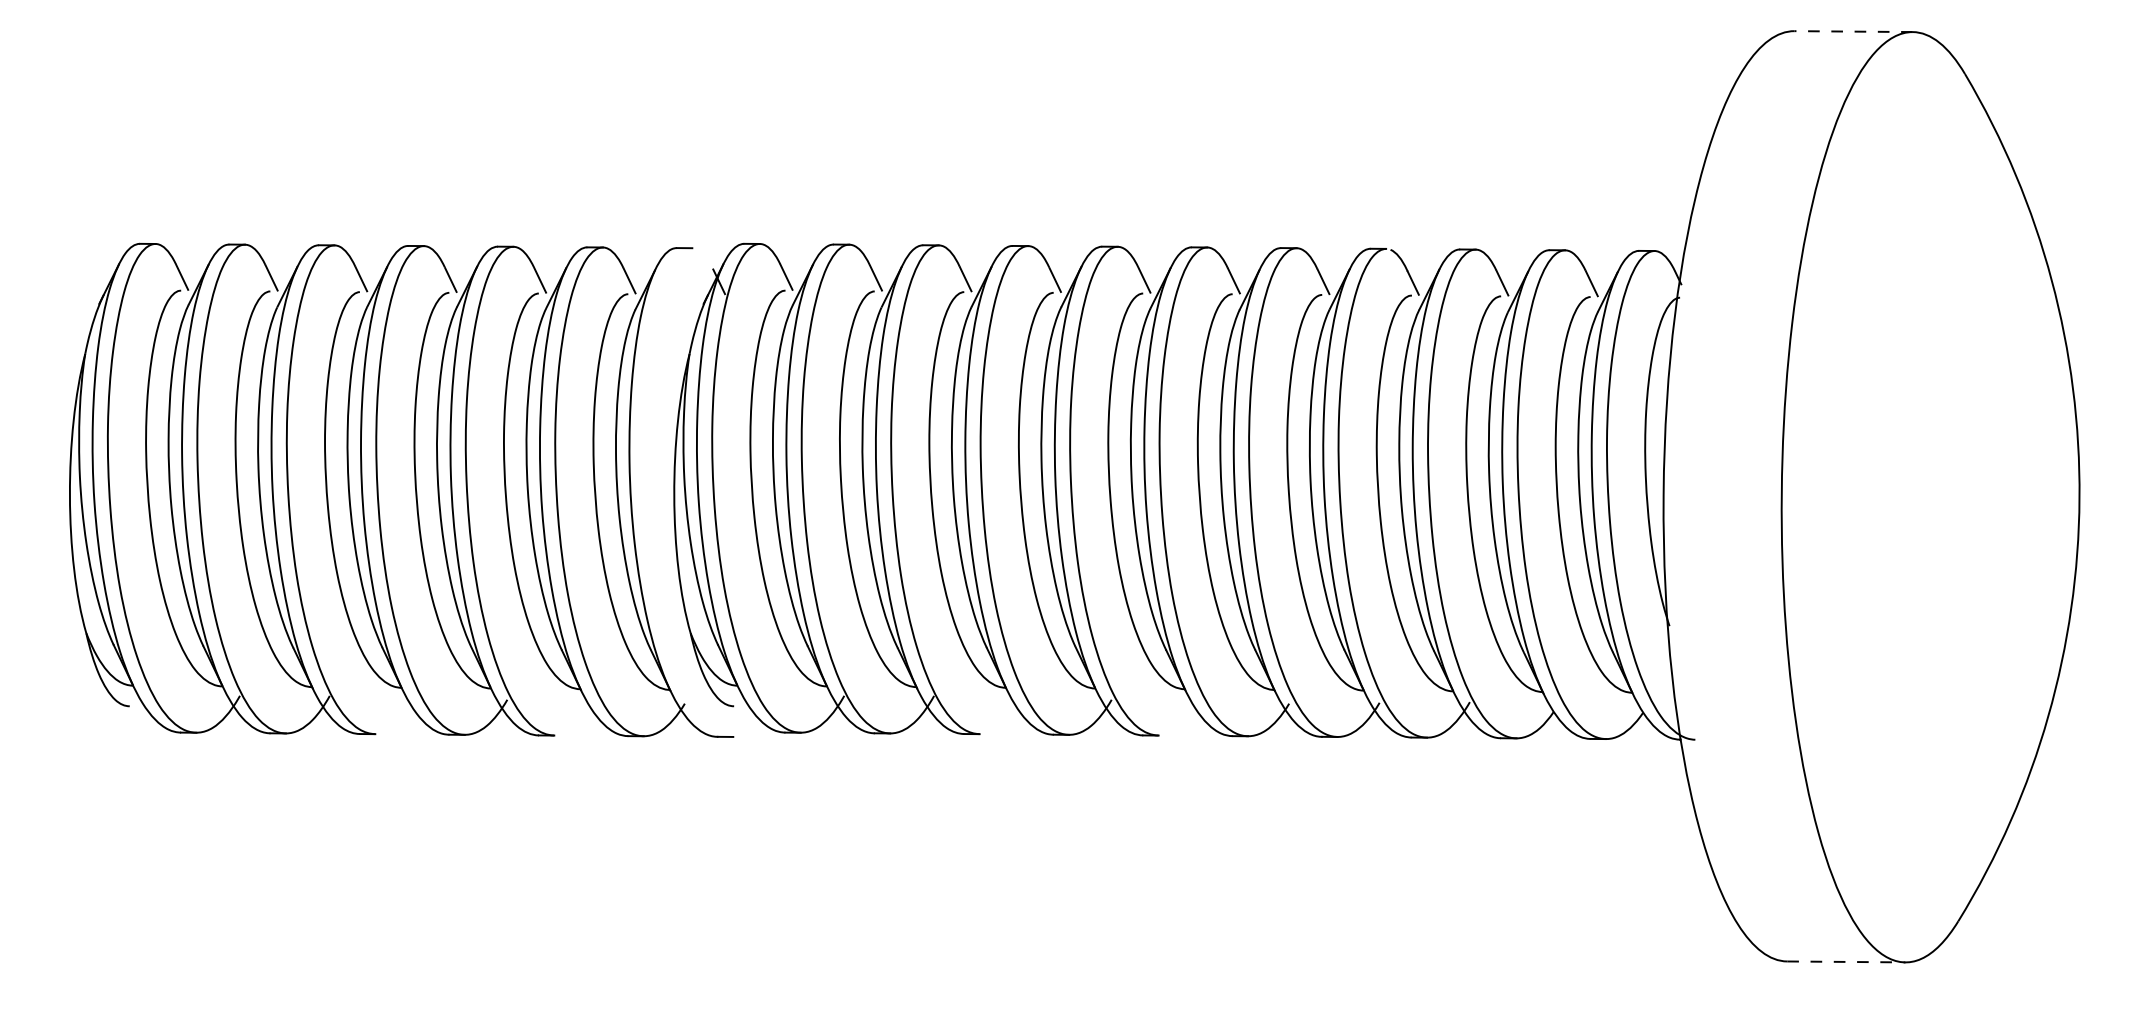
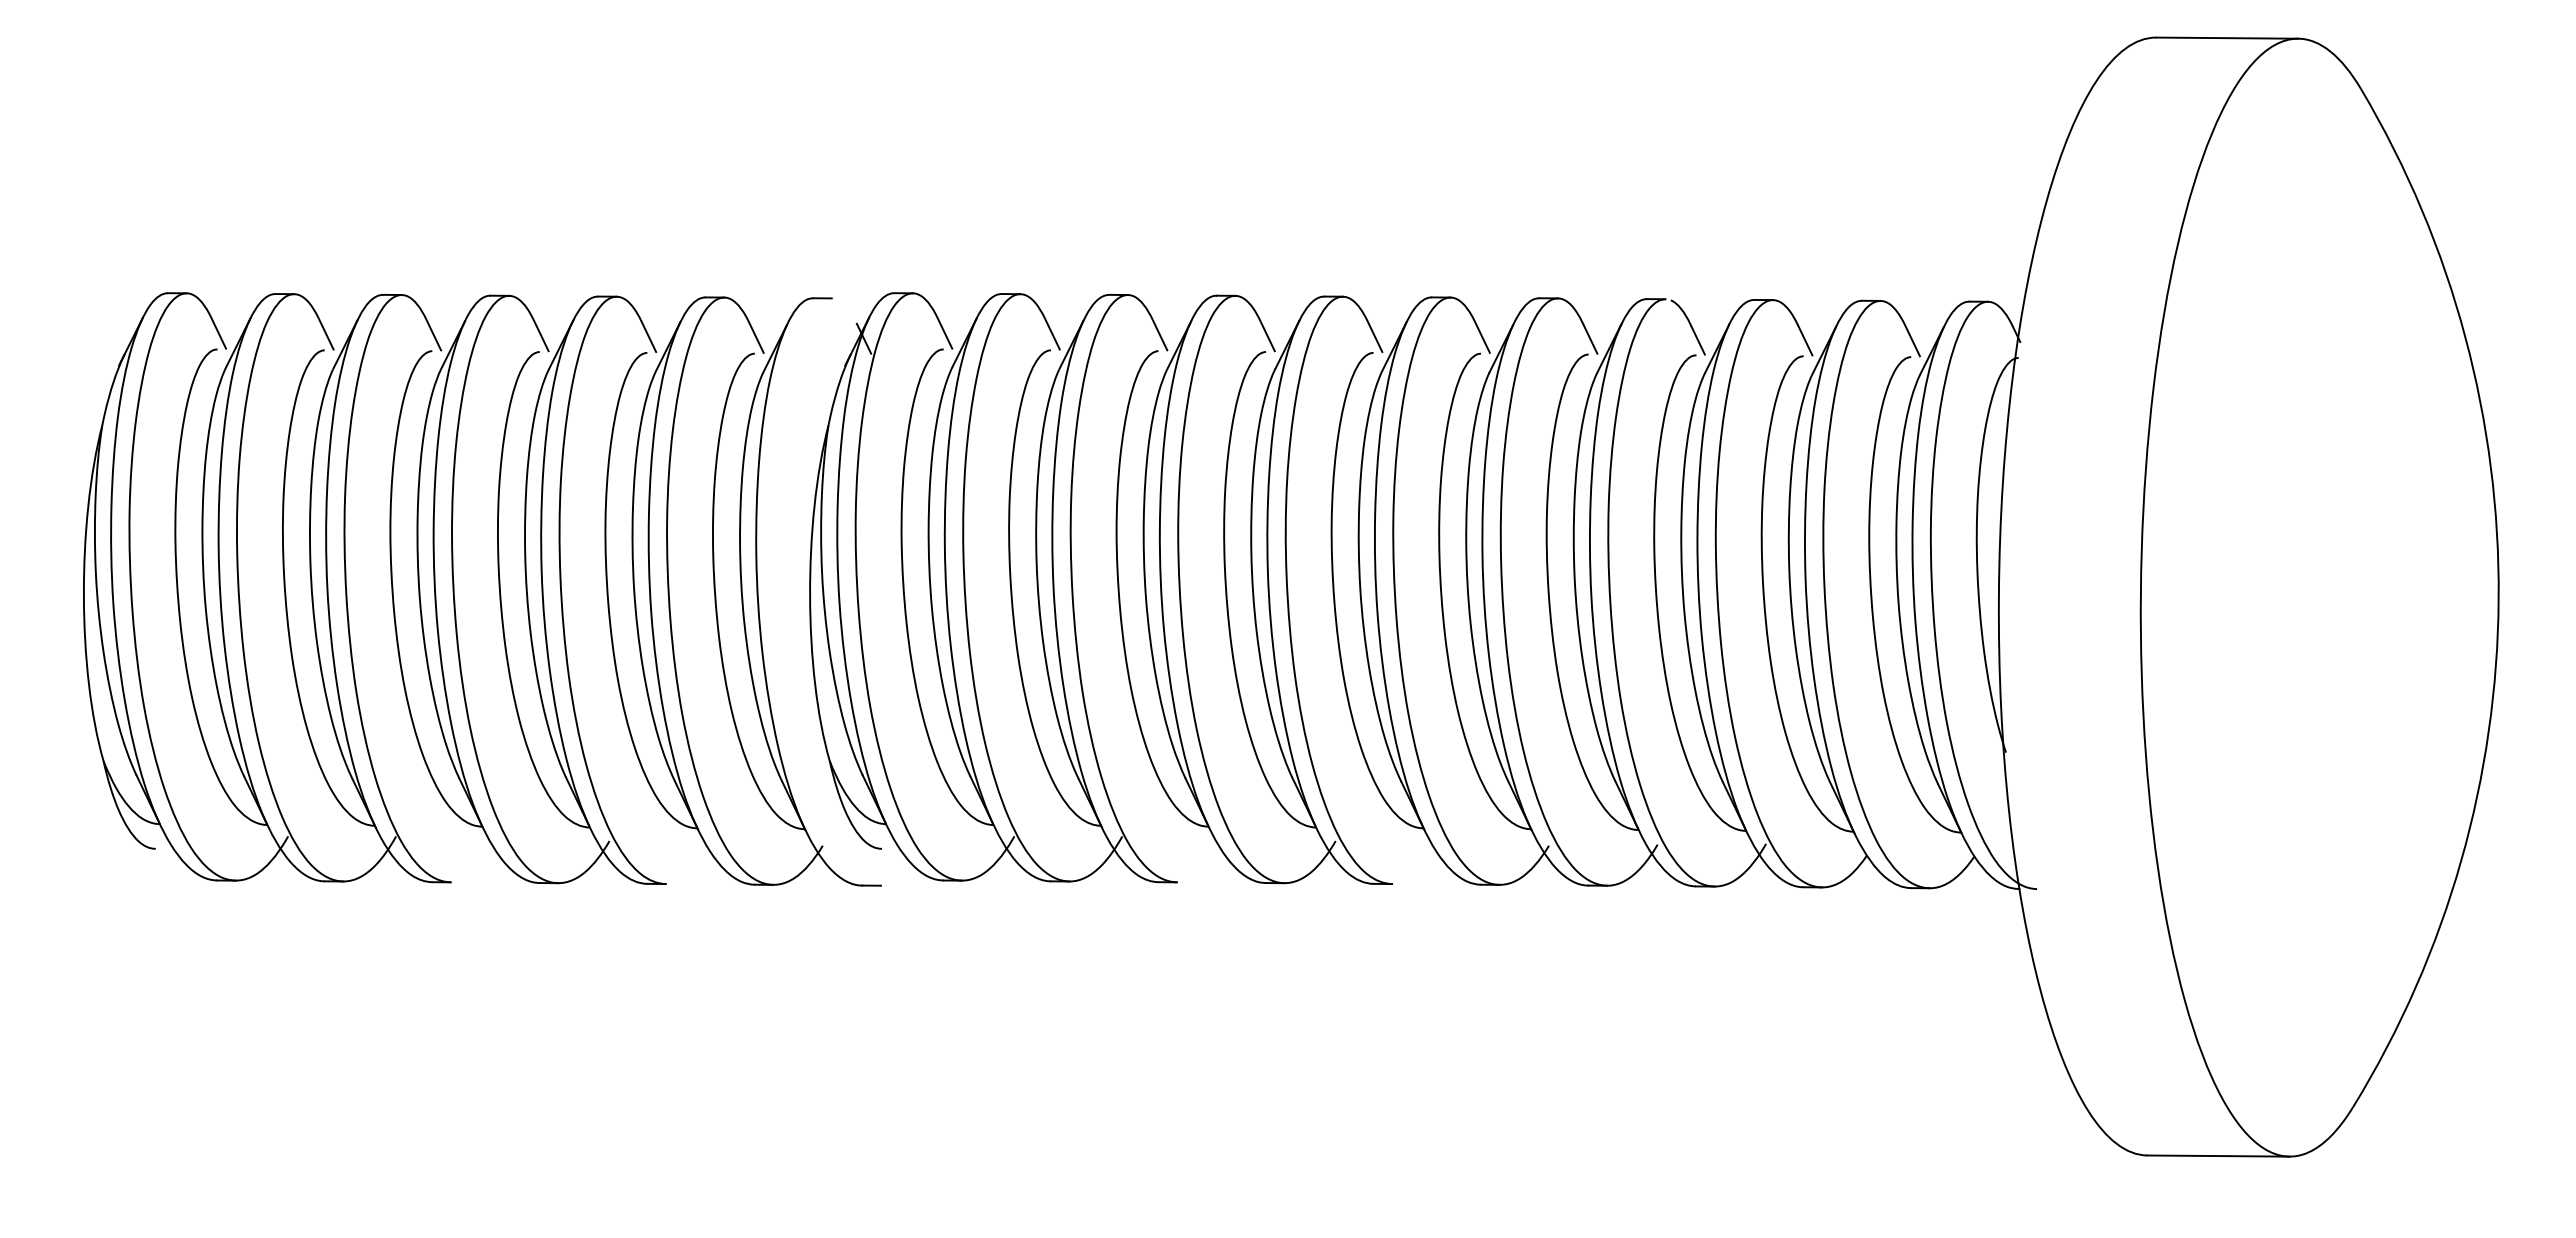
line: (1853, 31) -> (2227, 38), dashed -> solid
line: (1846, 962) -> (2218, 1156), dashed -> solid

